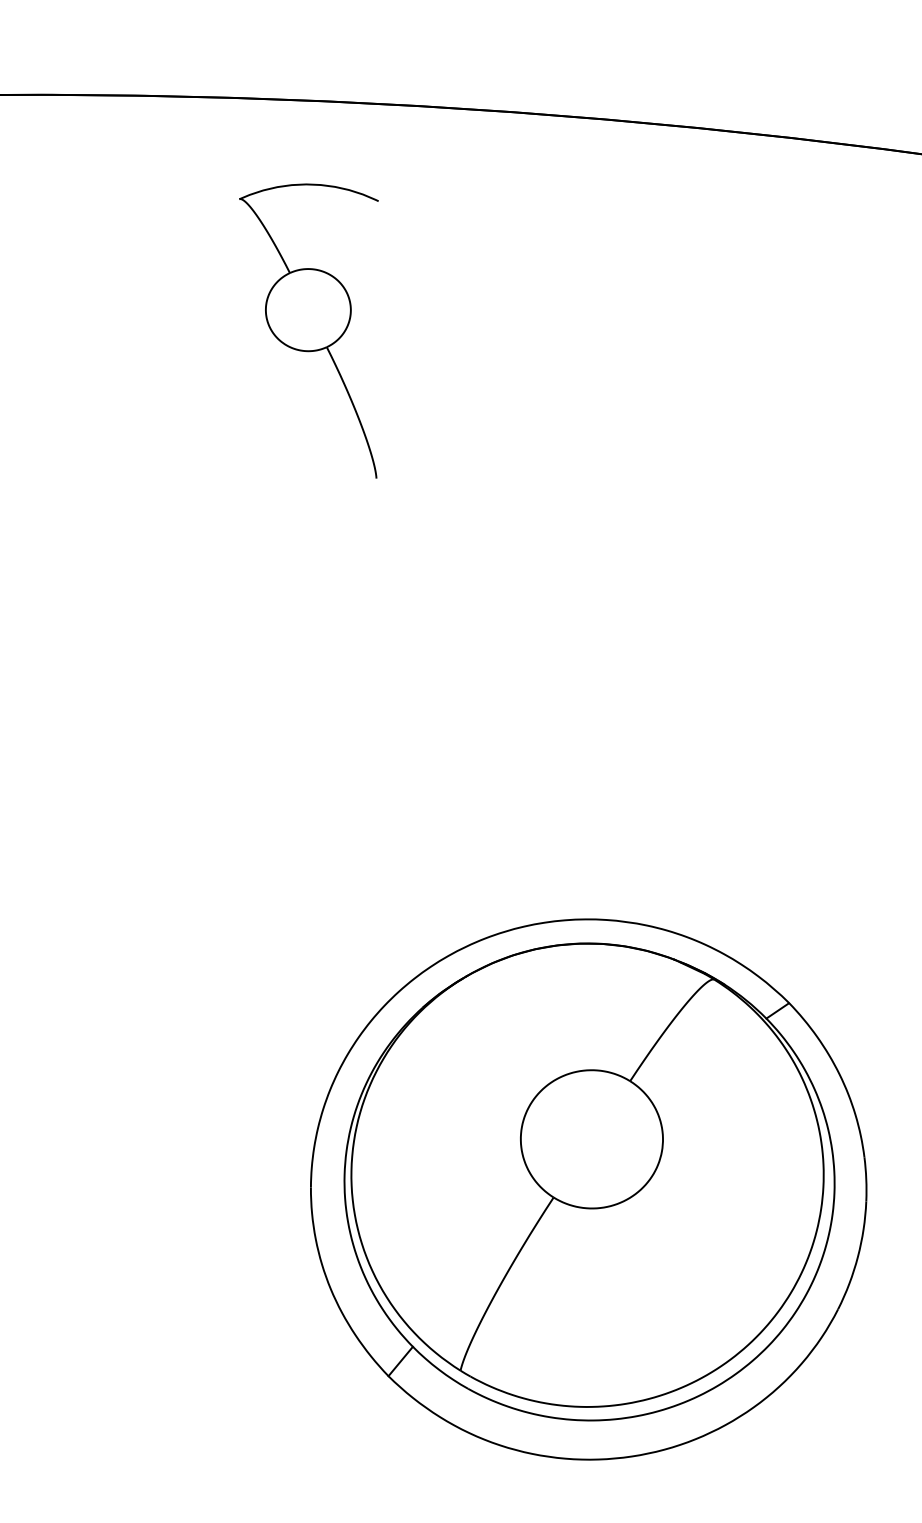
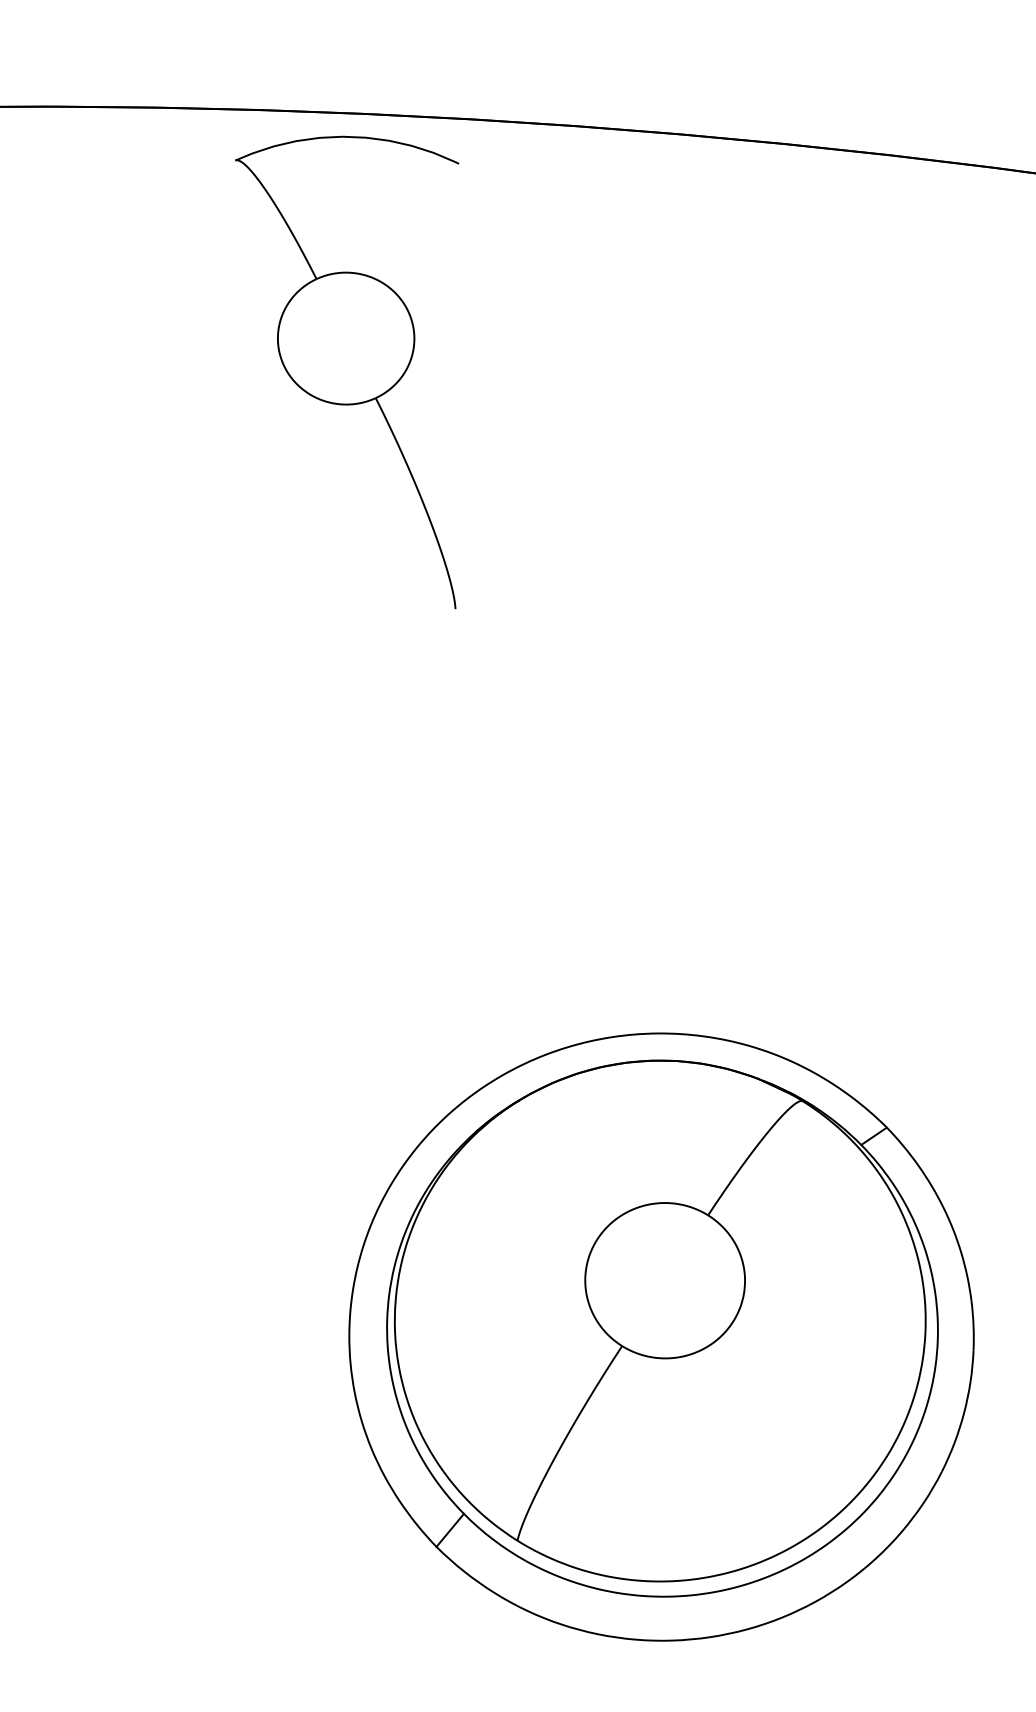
part: (308, 330) -> (346, 371), size x1.43

